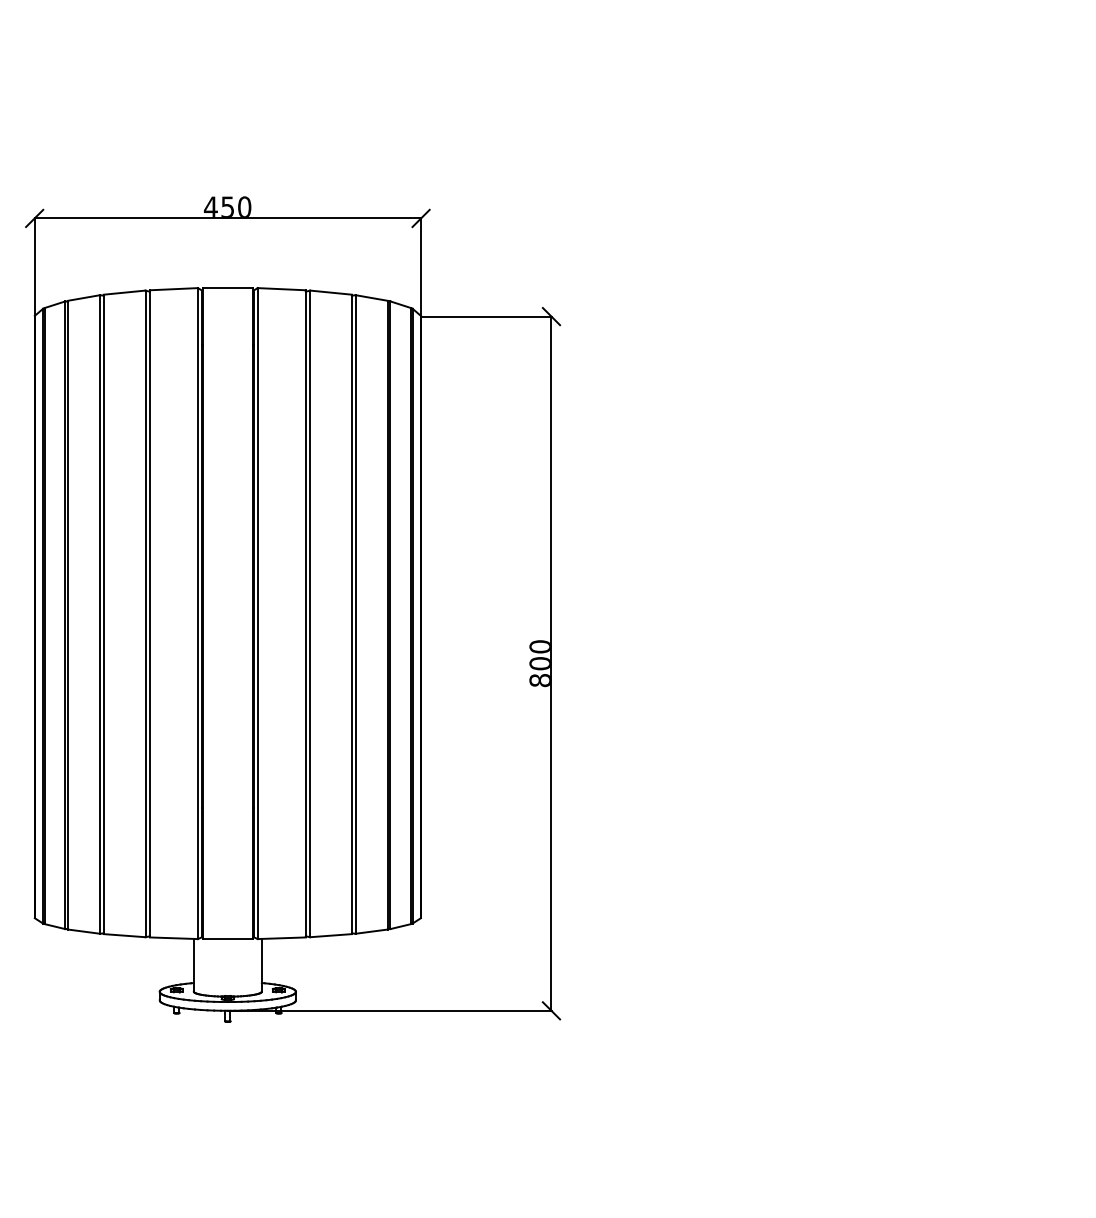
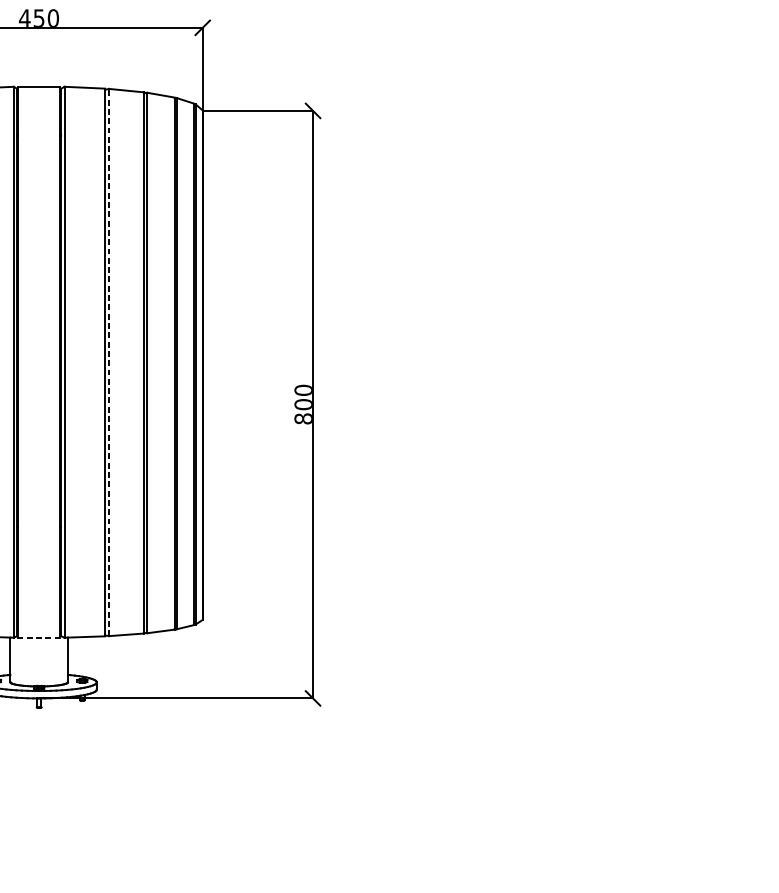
line: (310, 613) -> (109, 362), solid -> dashed
line: (227, 939) -> (38, 638), solid -> dashed

